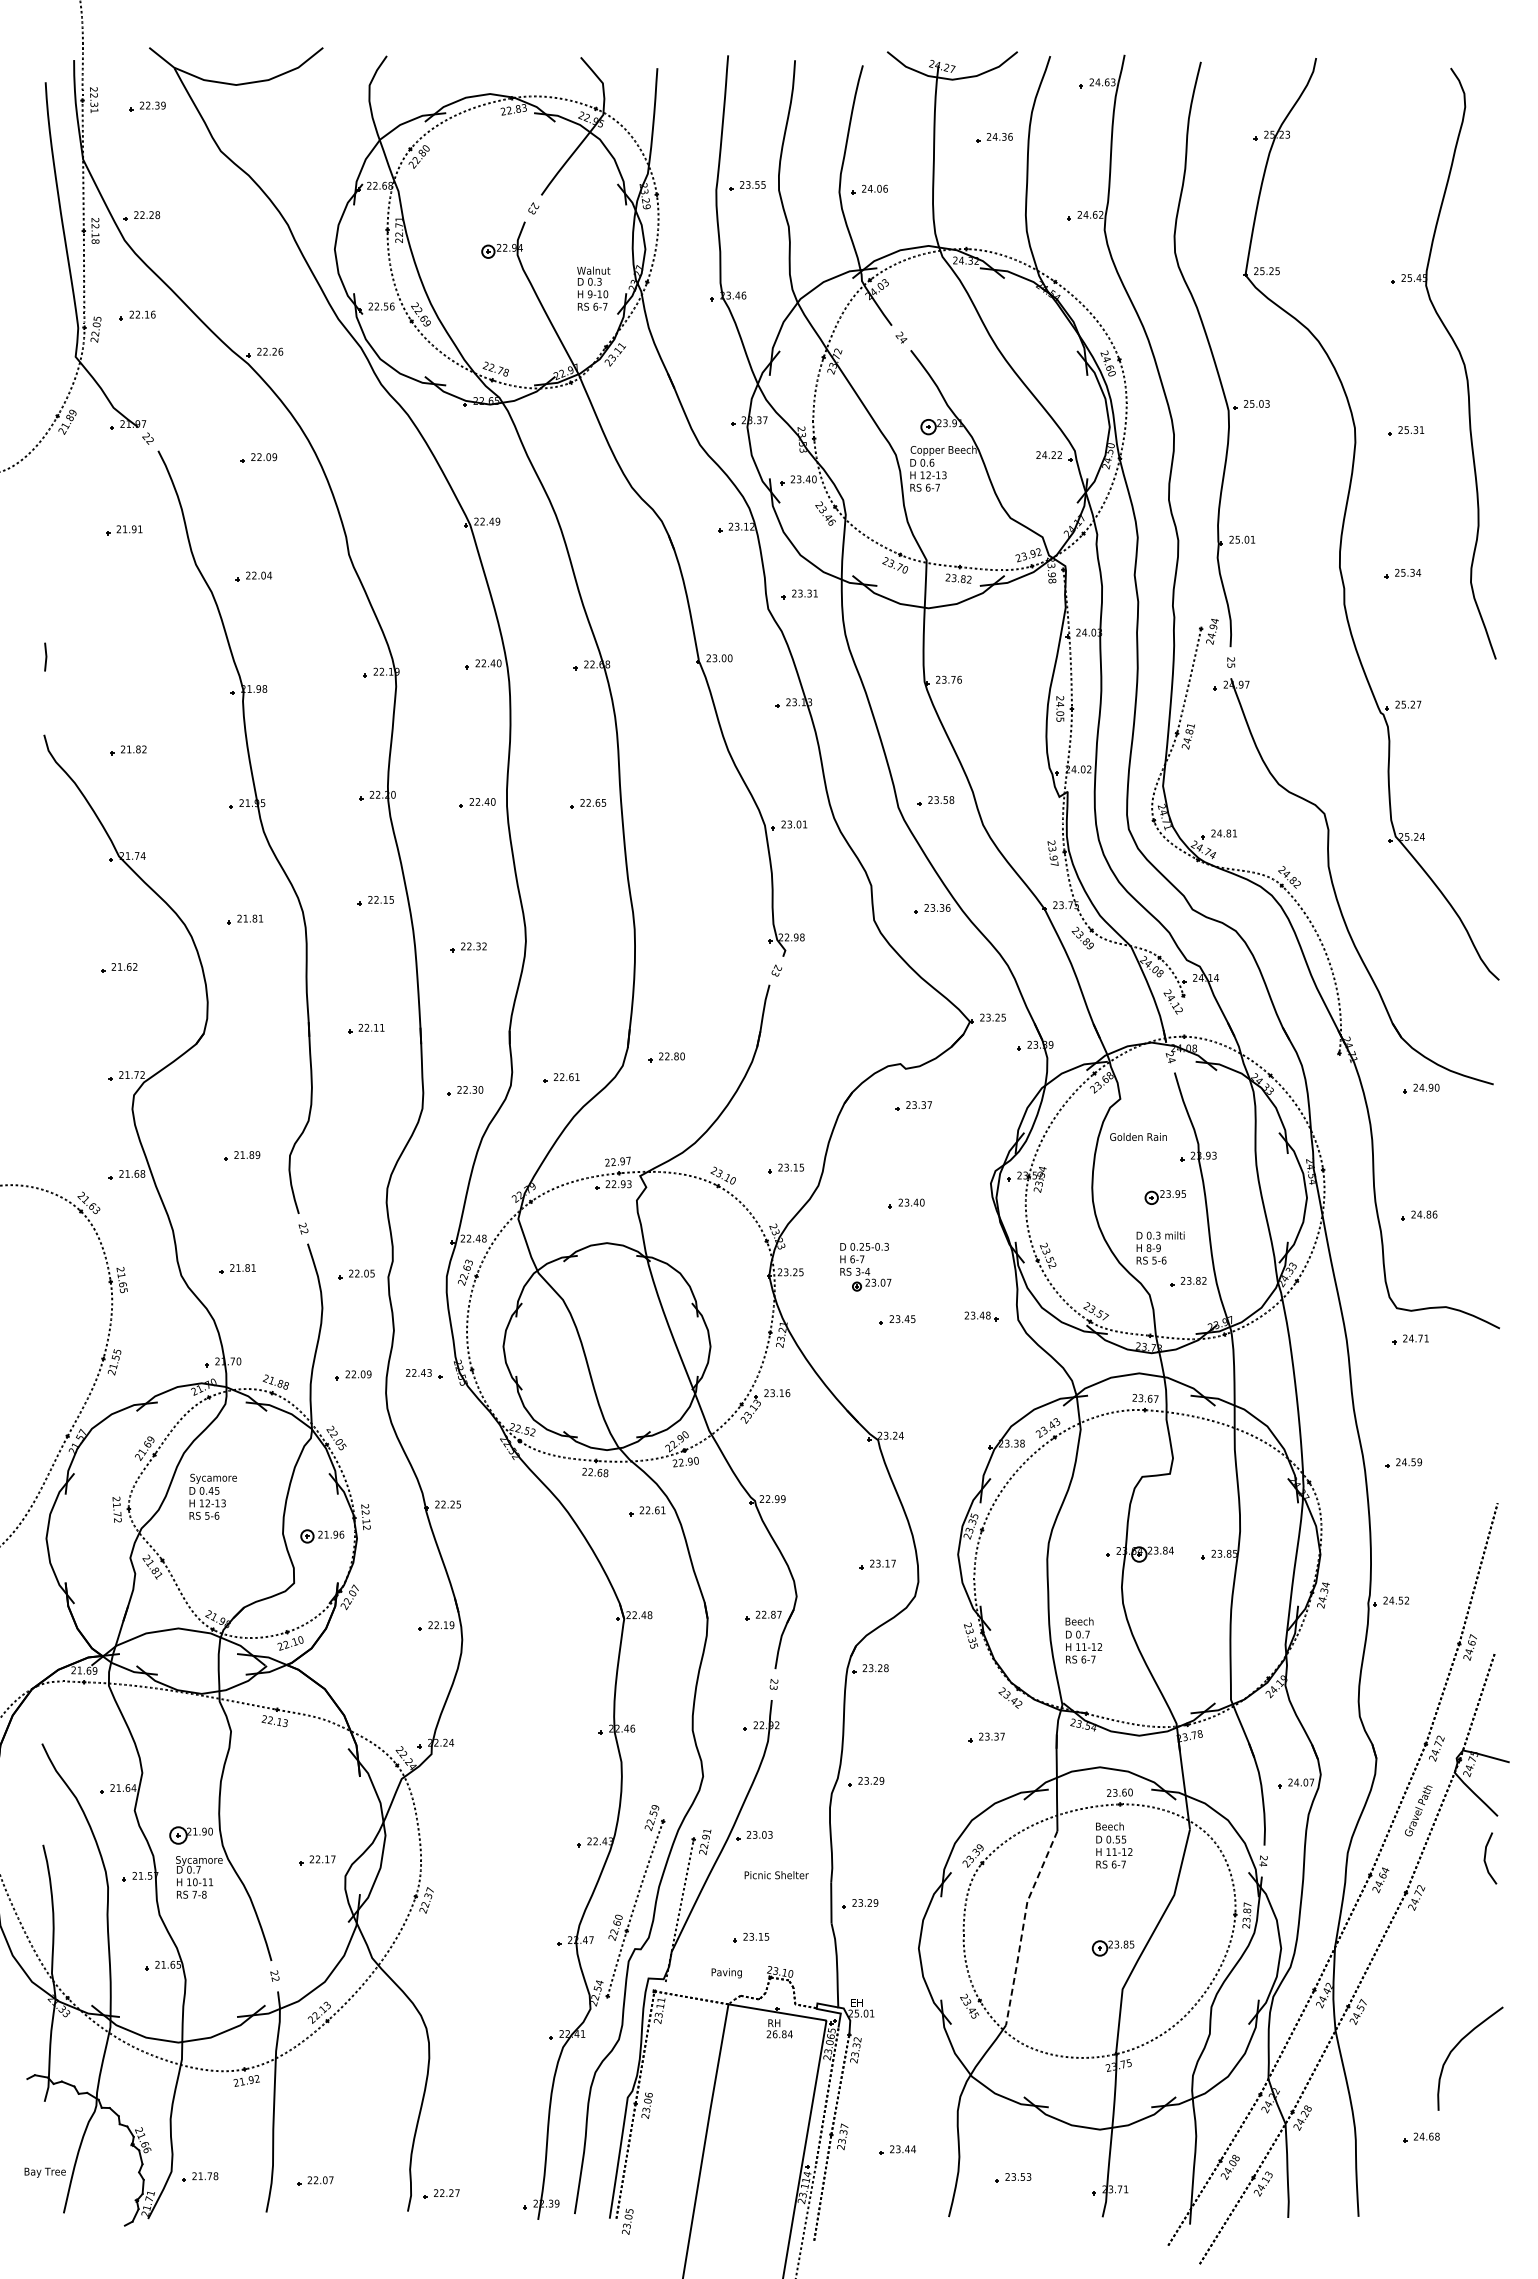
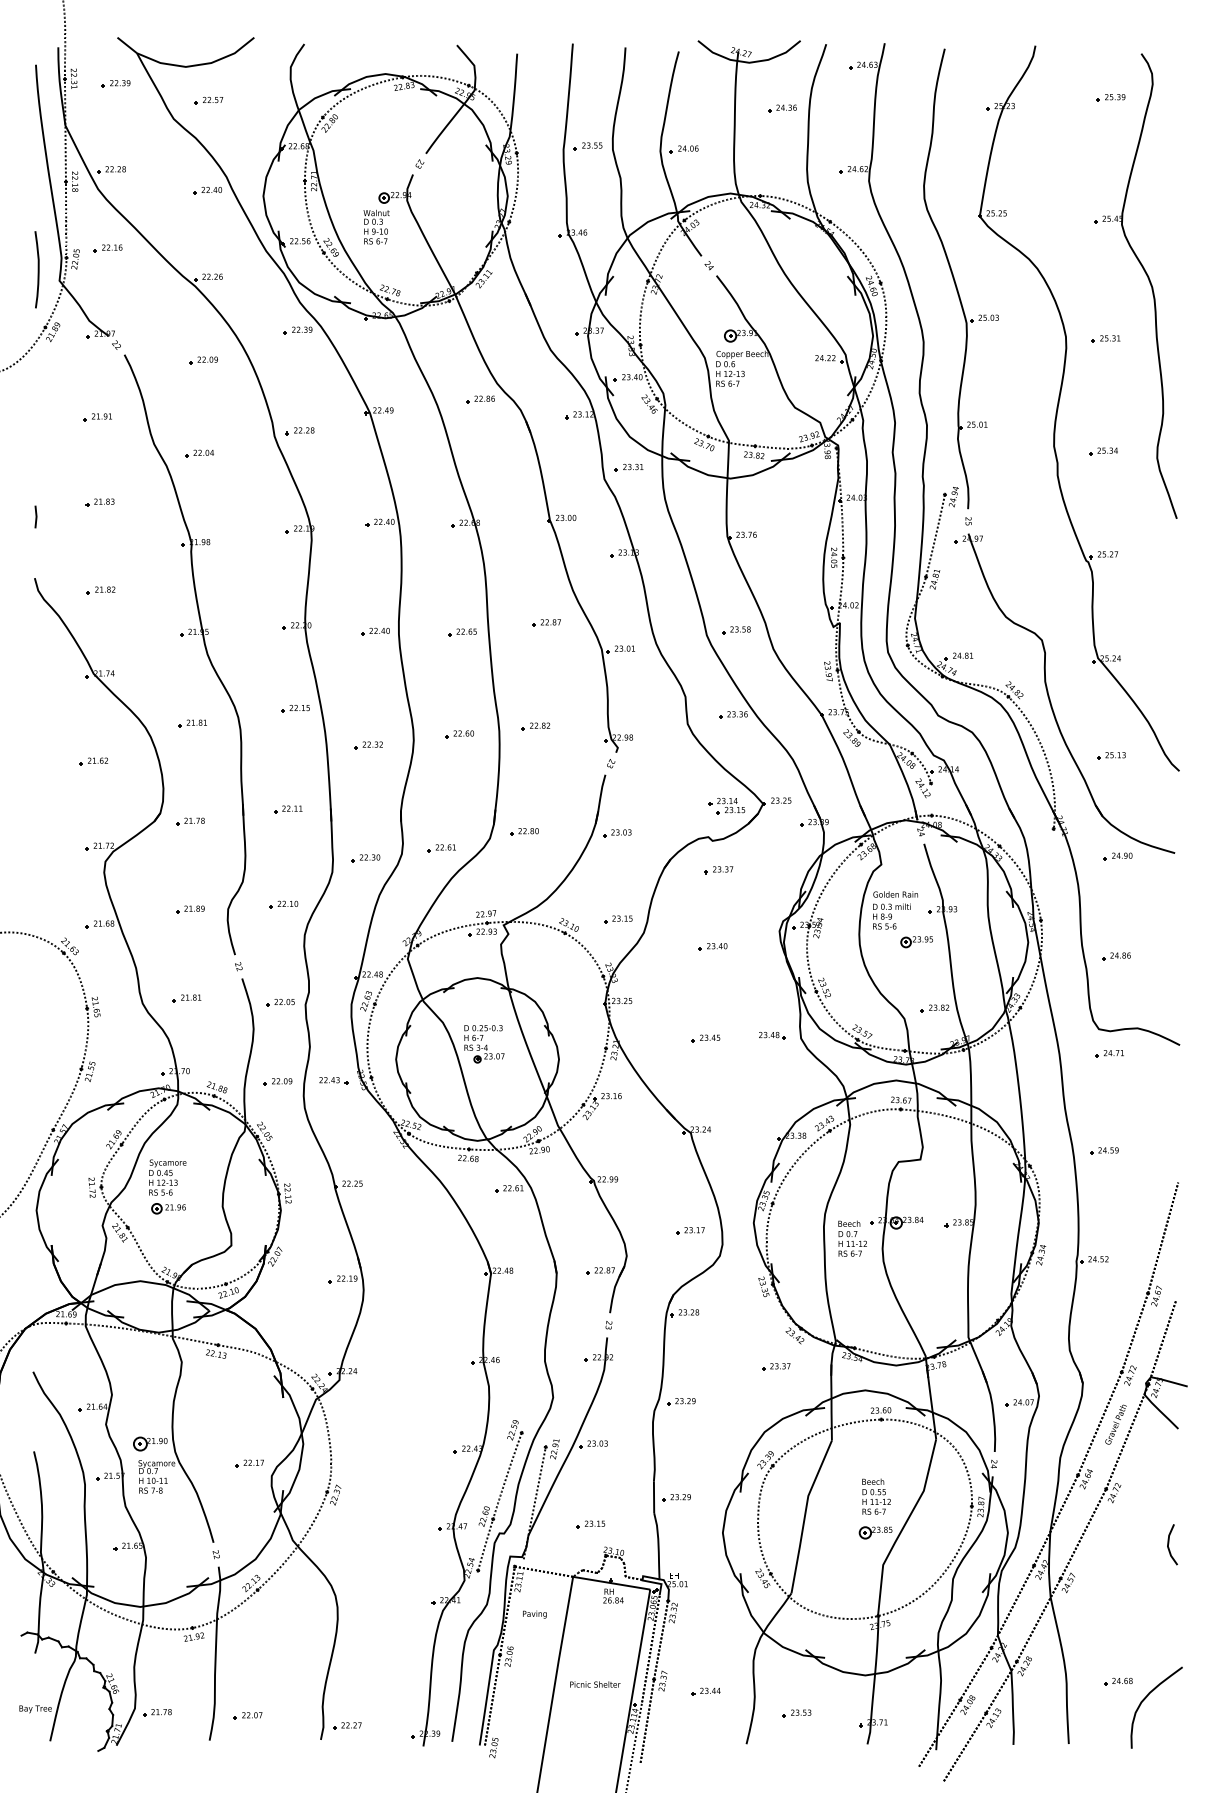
part: (1412, 124) -> (1111, 97), added
part: (265, 127) -> (208, 100), added
part: (264, 242) -> (208, 190), added
text: (593, 288) -> (376, 227), moved
curve: (48, 342) -> (38, 269), added
part: (378, 419) -> (297, 330), added
part: (610, 507) -> (480, 399), added
part: (381, 547) -> (300, 430), added
part: (127, 638) -> (100, 502), added
part: (695, 791) -> (547, 622), added
part: (681, 923) -> (536, 726), added
part: (584, 933) -> (459, 734), added
part: (1412, 960) -> (1111, 755), added
part: (924, 1024) -> (727, 806), added
part: (242, 1044) -> (190, 821), added
part: (784, 1058) -> (617, 832), added
part: (360, 1149) -> (283, 904), added
text: (1160, 1247) -> (891, 916), moved
part: (865, 1267) -> (484, 1044), moved
part: (322, 1536) -> (168, 1208), moved
text: (1083, 1640) -> (852, 1238), moved
text: (1114, 1845) -> (876, 1496), moved
line: (1485, 1858) -> (1168, 1544), moved
text: (776, 1875) -> (595, 1684), moved
line: (1023, 1926) -> (805, 1515), dashed -> solid
text: (726, 1973) -> (534, 1614), moved
curve: (1456, 2047) -> (1145, 1698), moved

